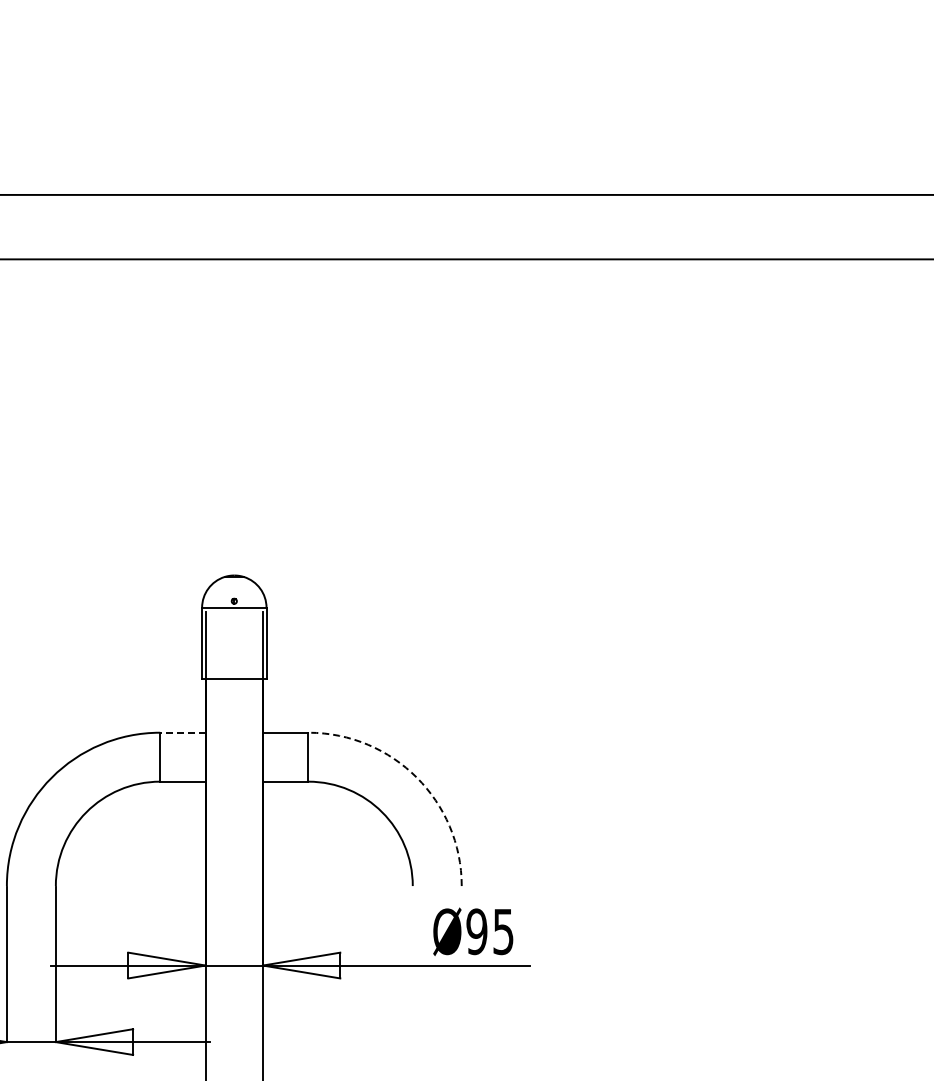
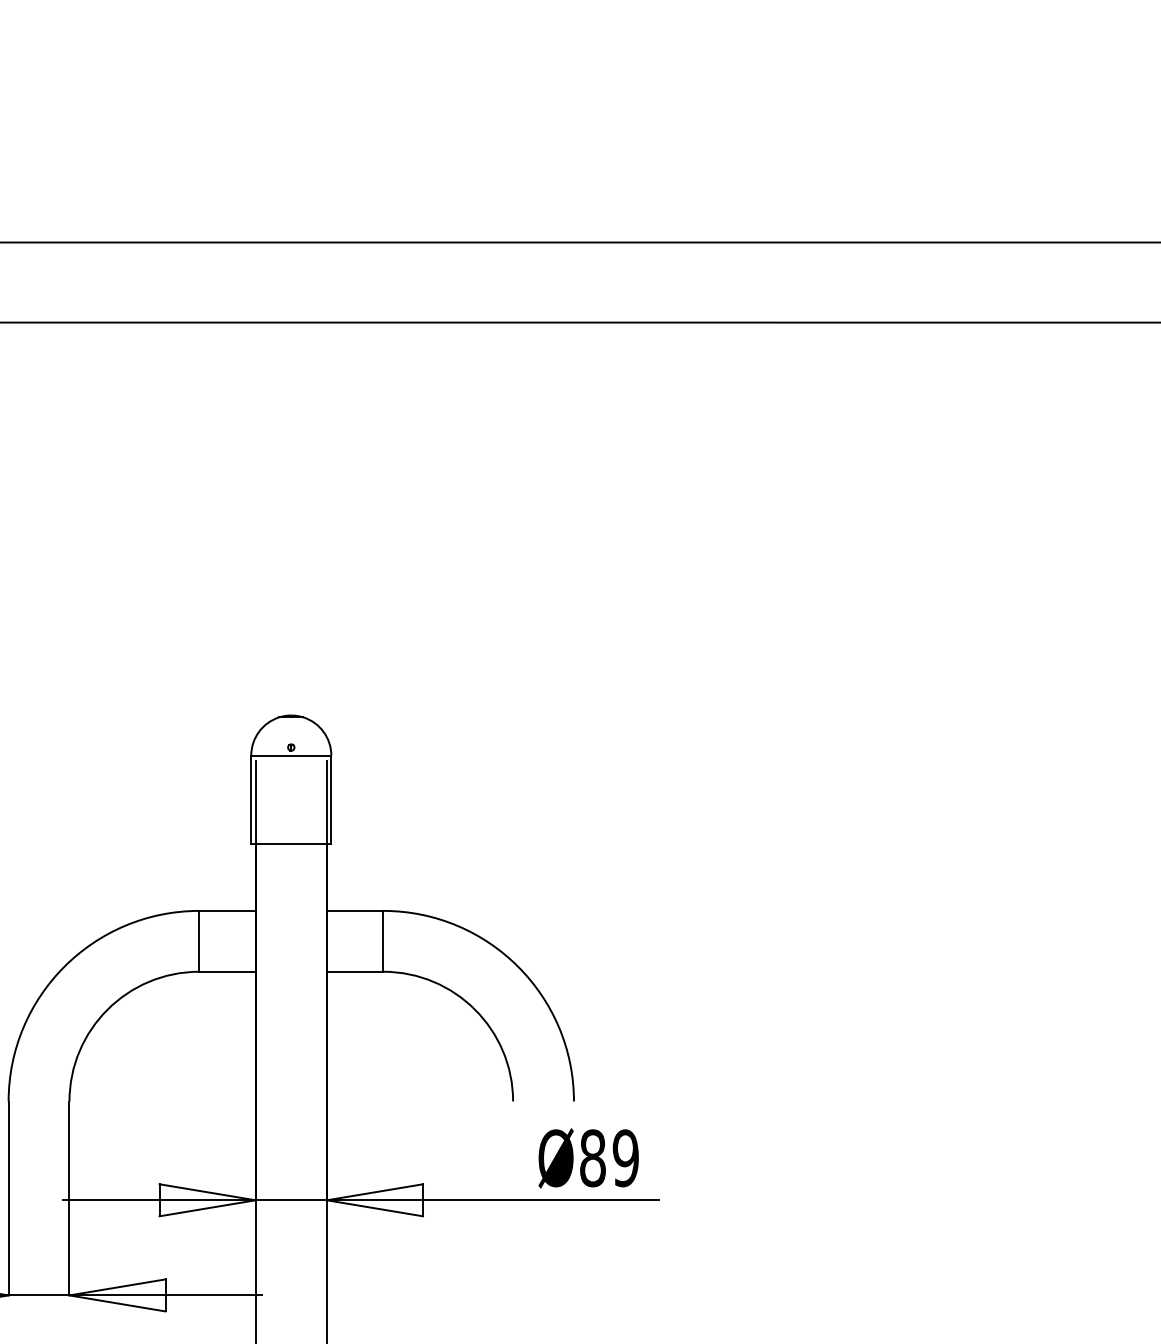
line: (182, 732) -> (226, 910), dashed -> solid
arc: (416, 777) -> (517, 966), dashed -> solid
text: (489, 931) -> (608, 1157), Ø95 -> Ø89

